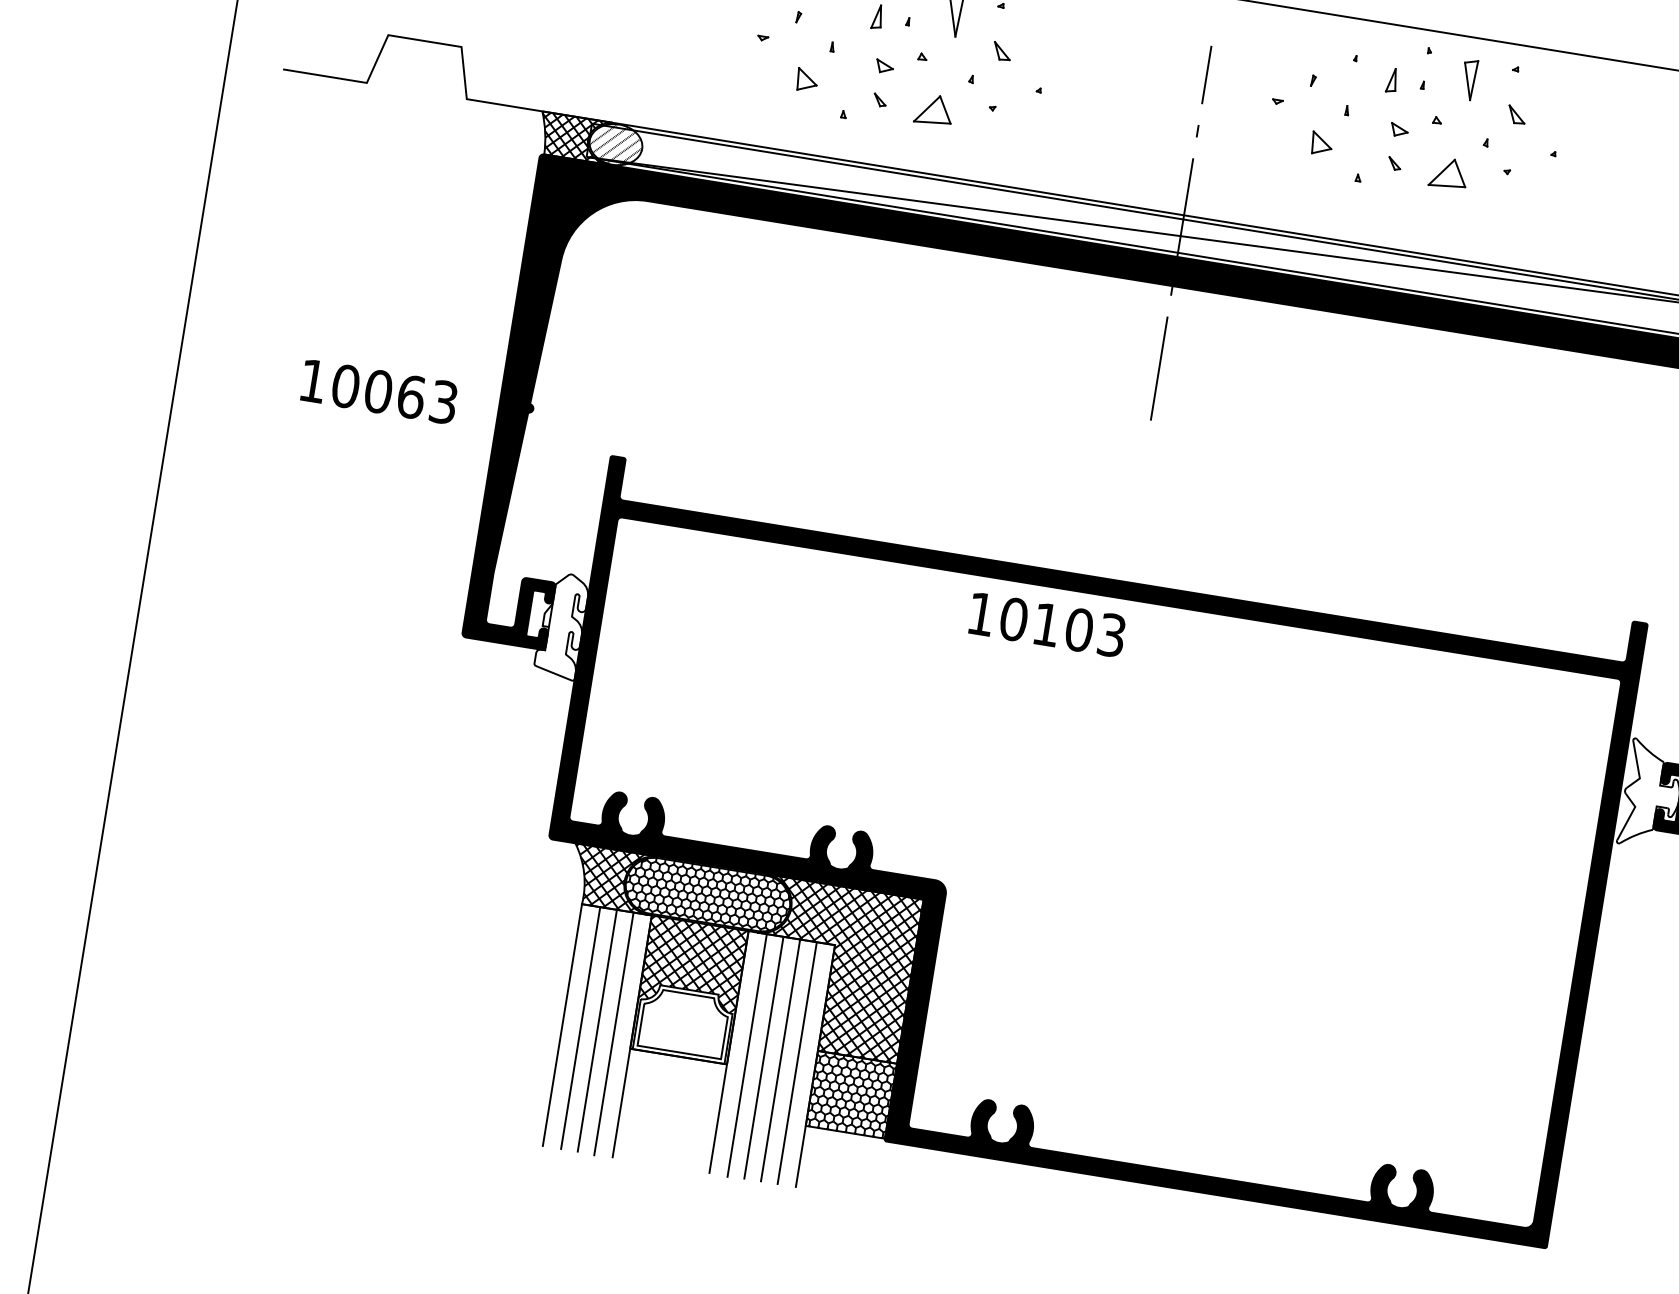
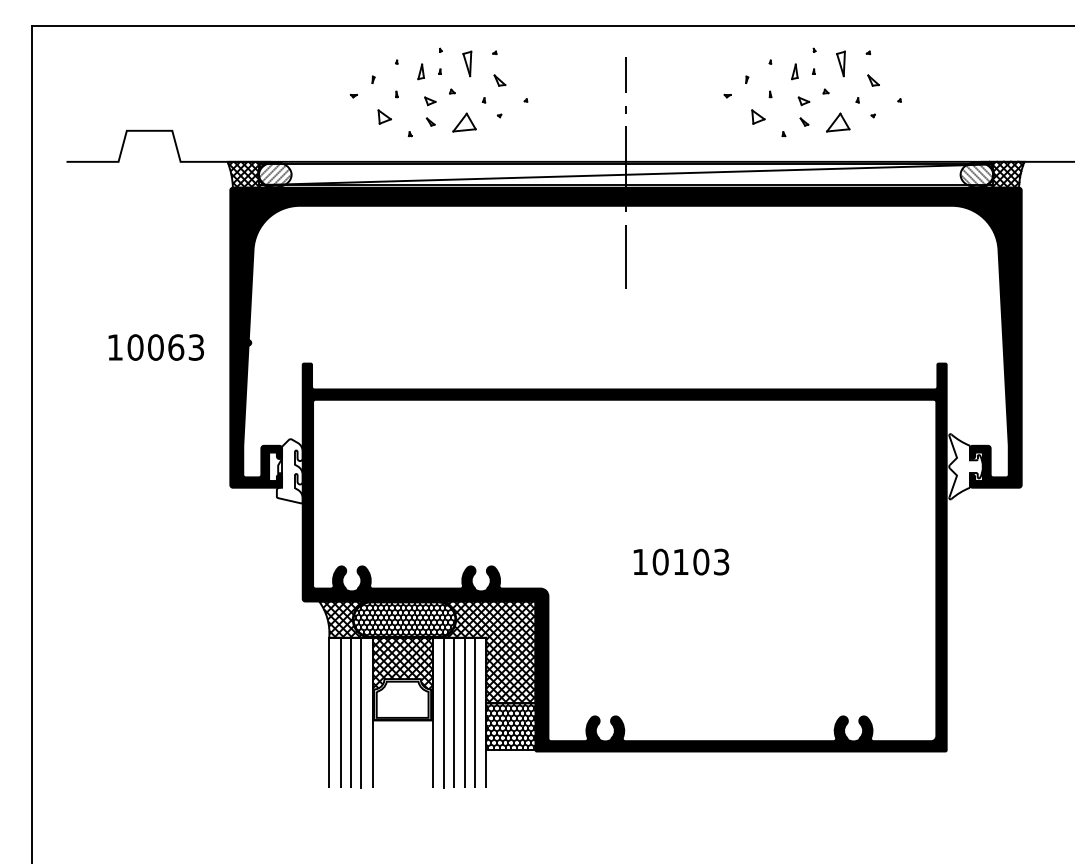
part: (1408, 130) -> (809, 100), moved
text: (1047, 623) -> (681, 561), moved

